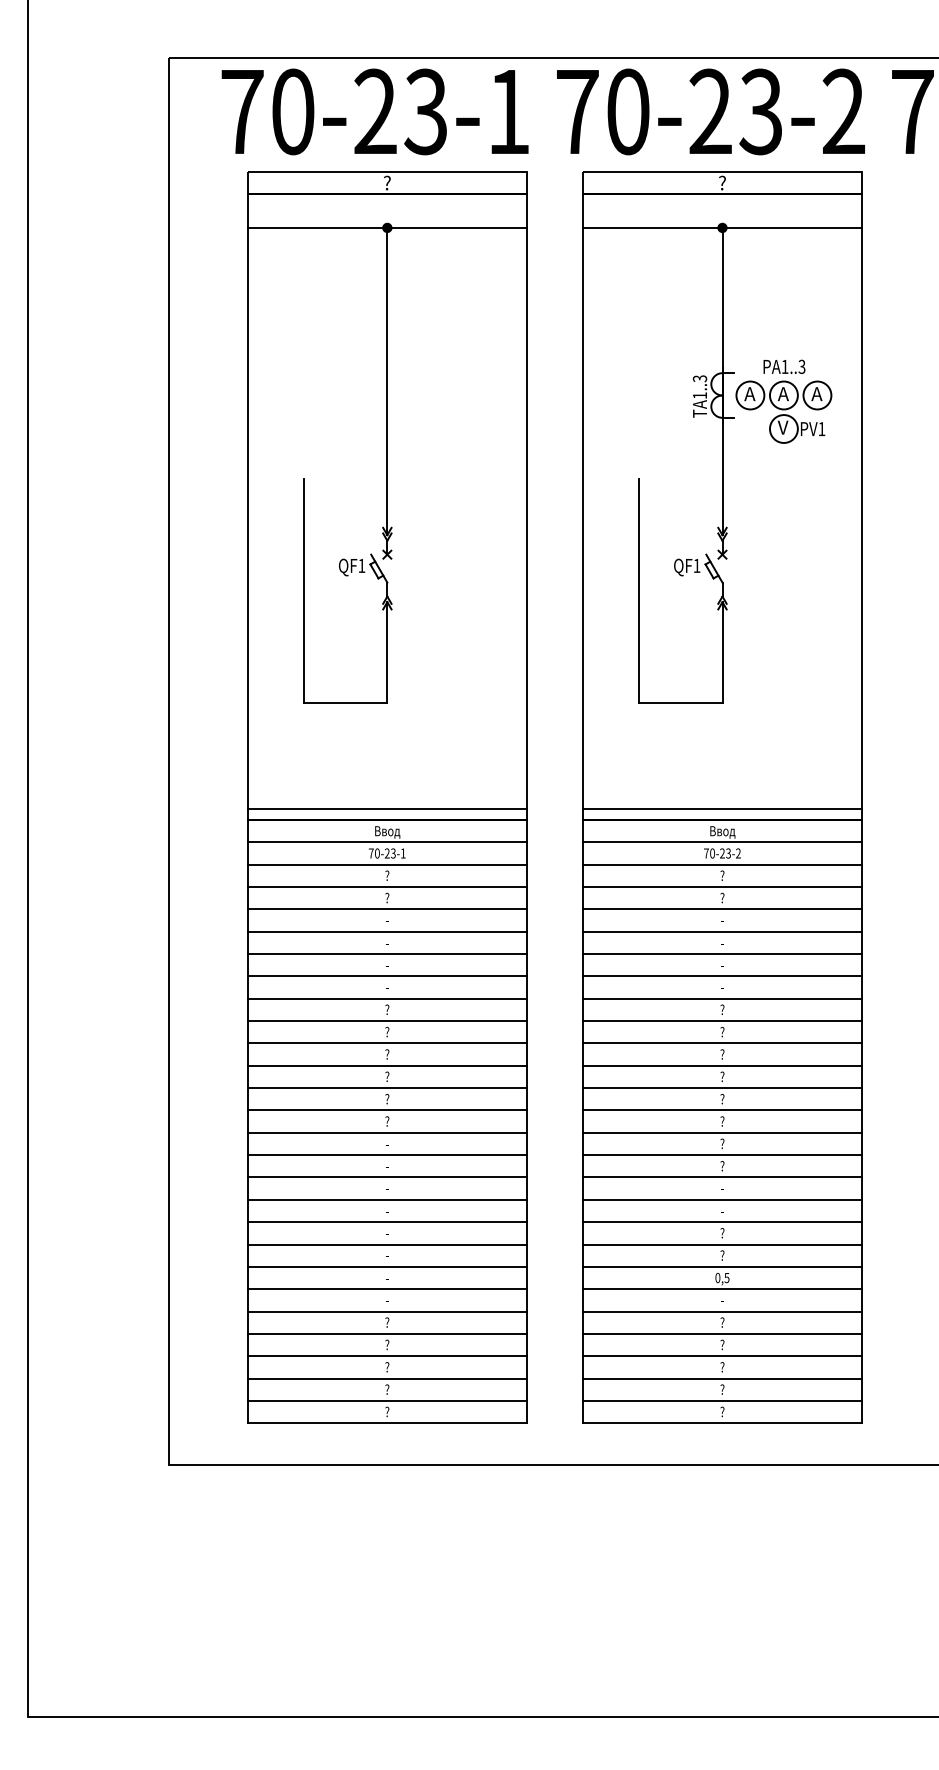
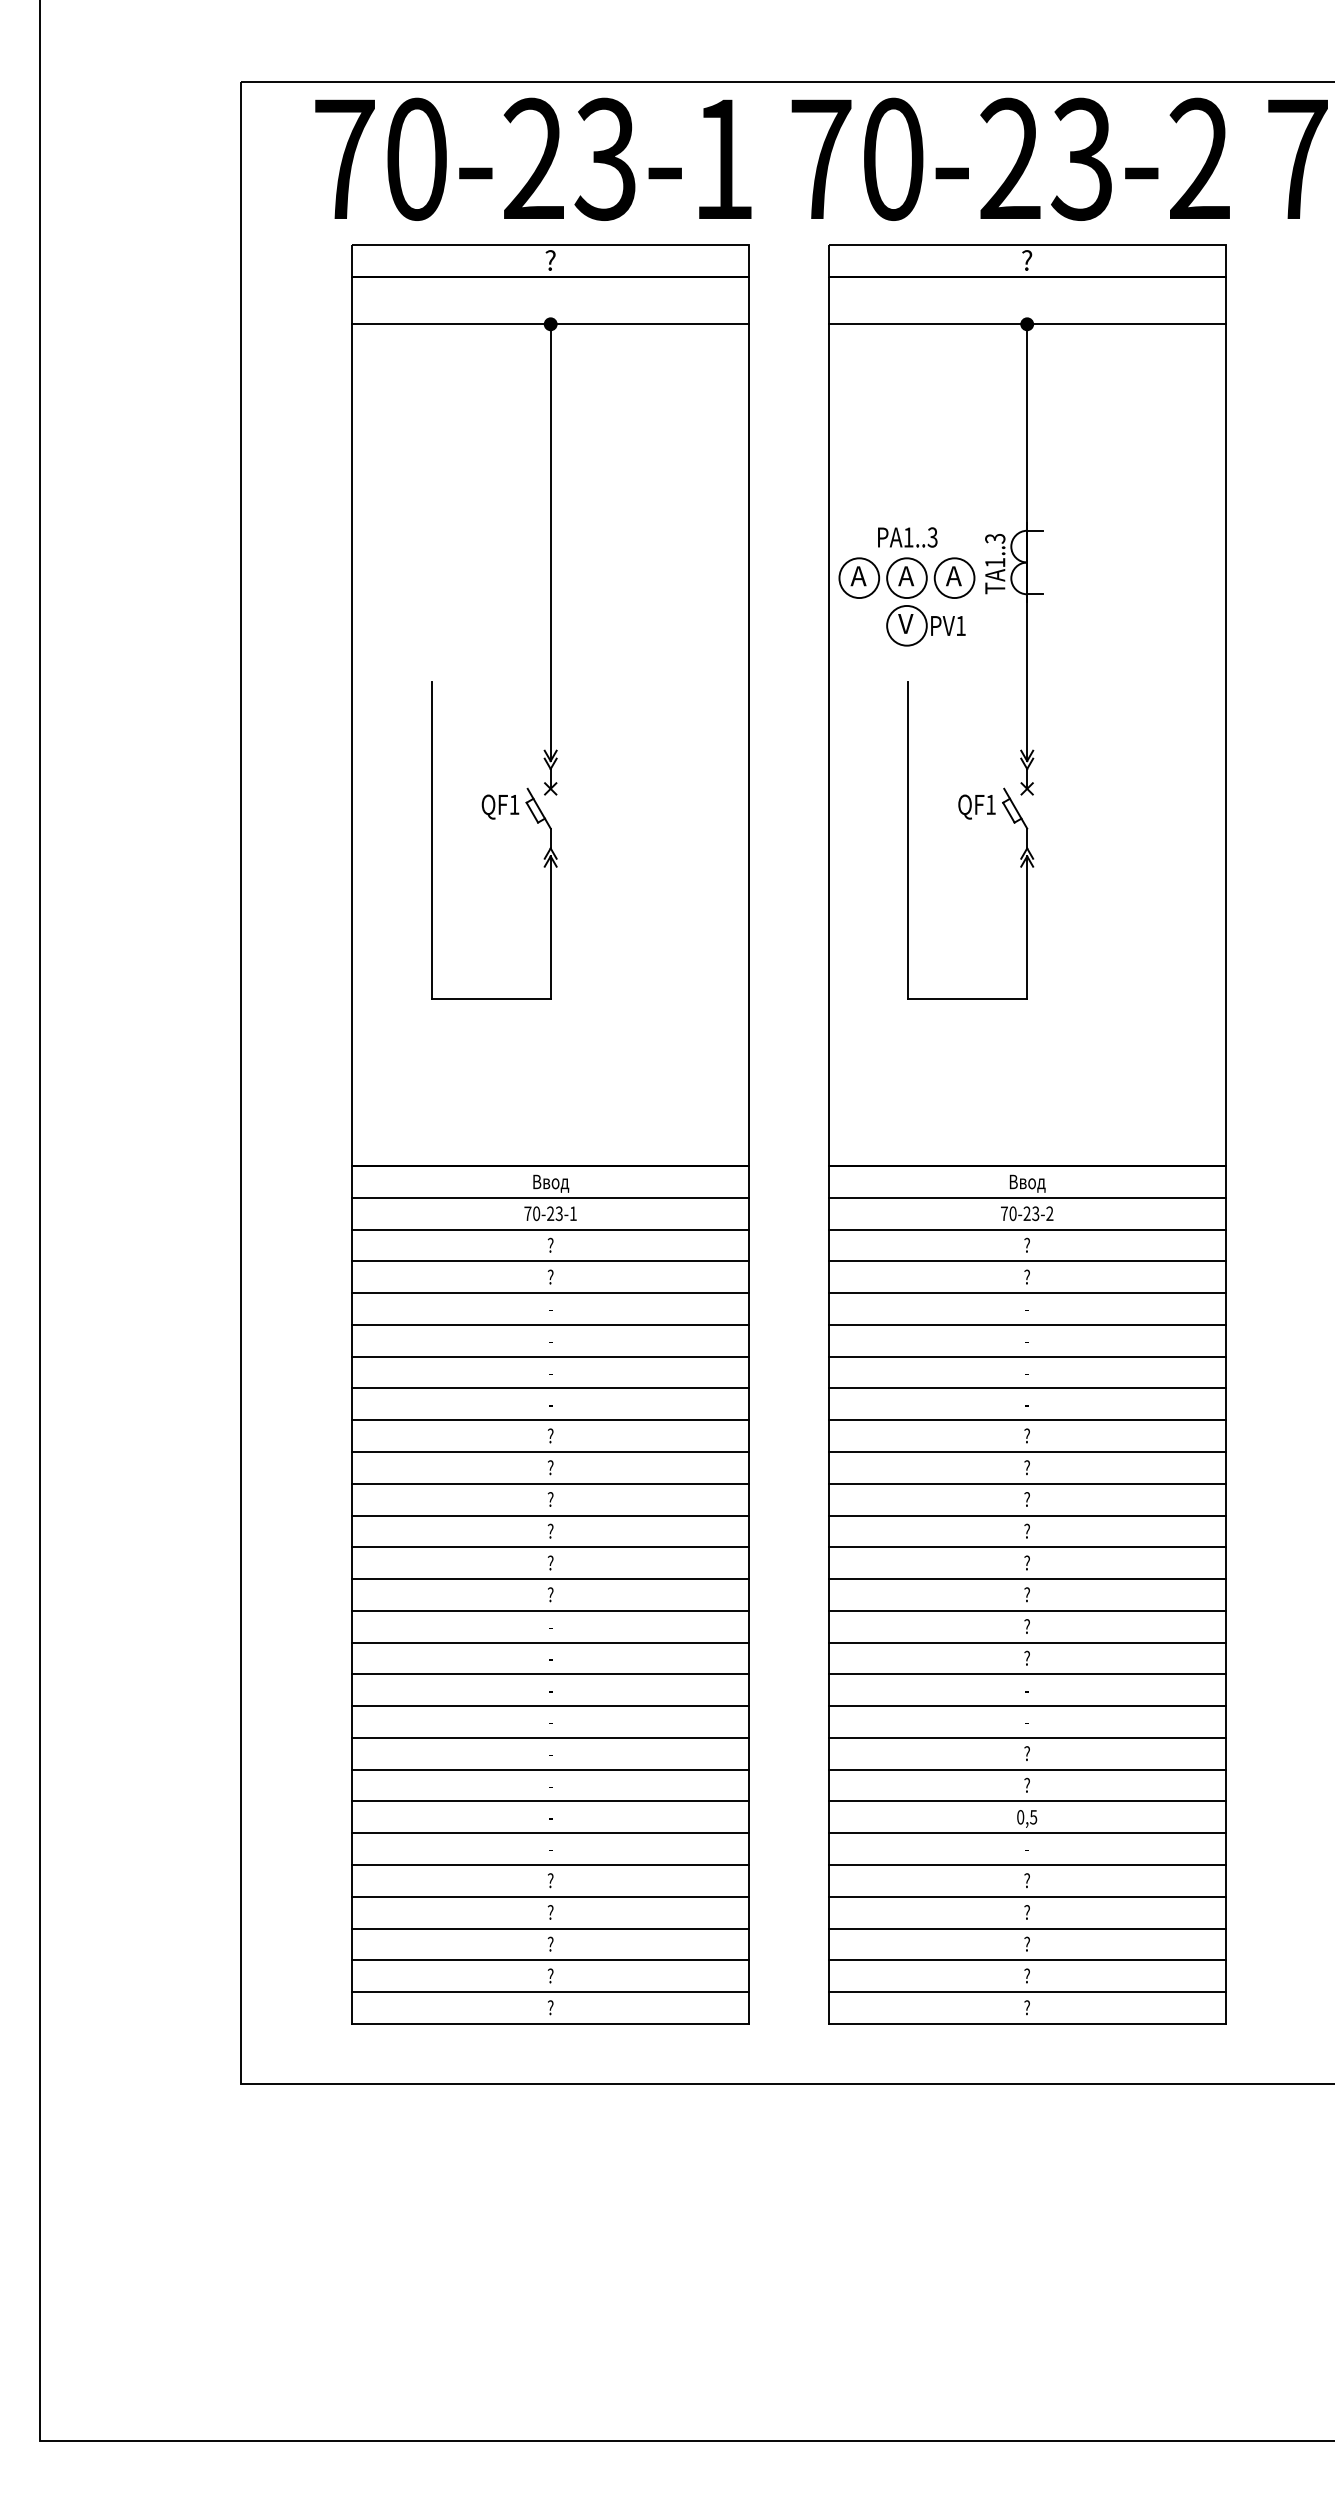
part: (783, 401) -> (906, 586), moved
line: (386, 808) -> (549, 1149), removed
line: (722, 808) -> (1027, 1149), removed

